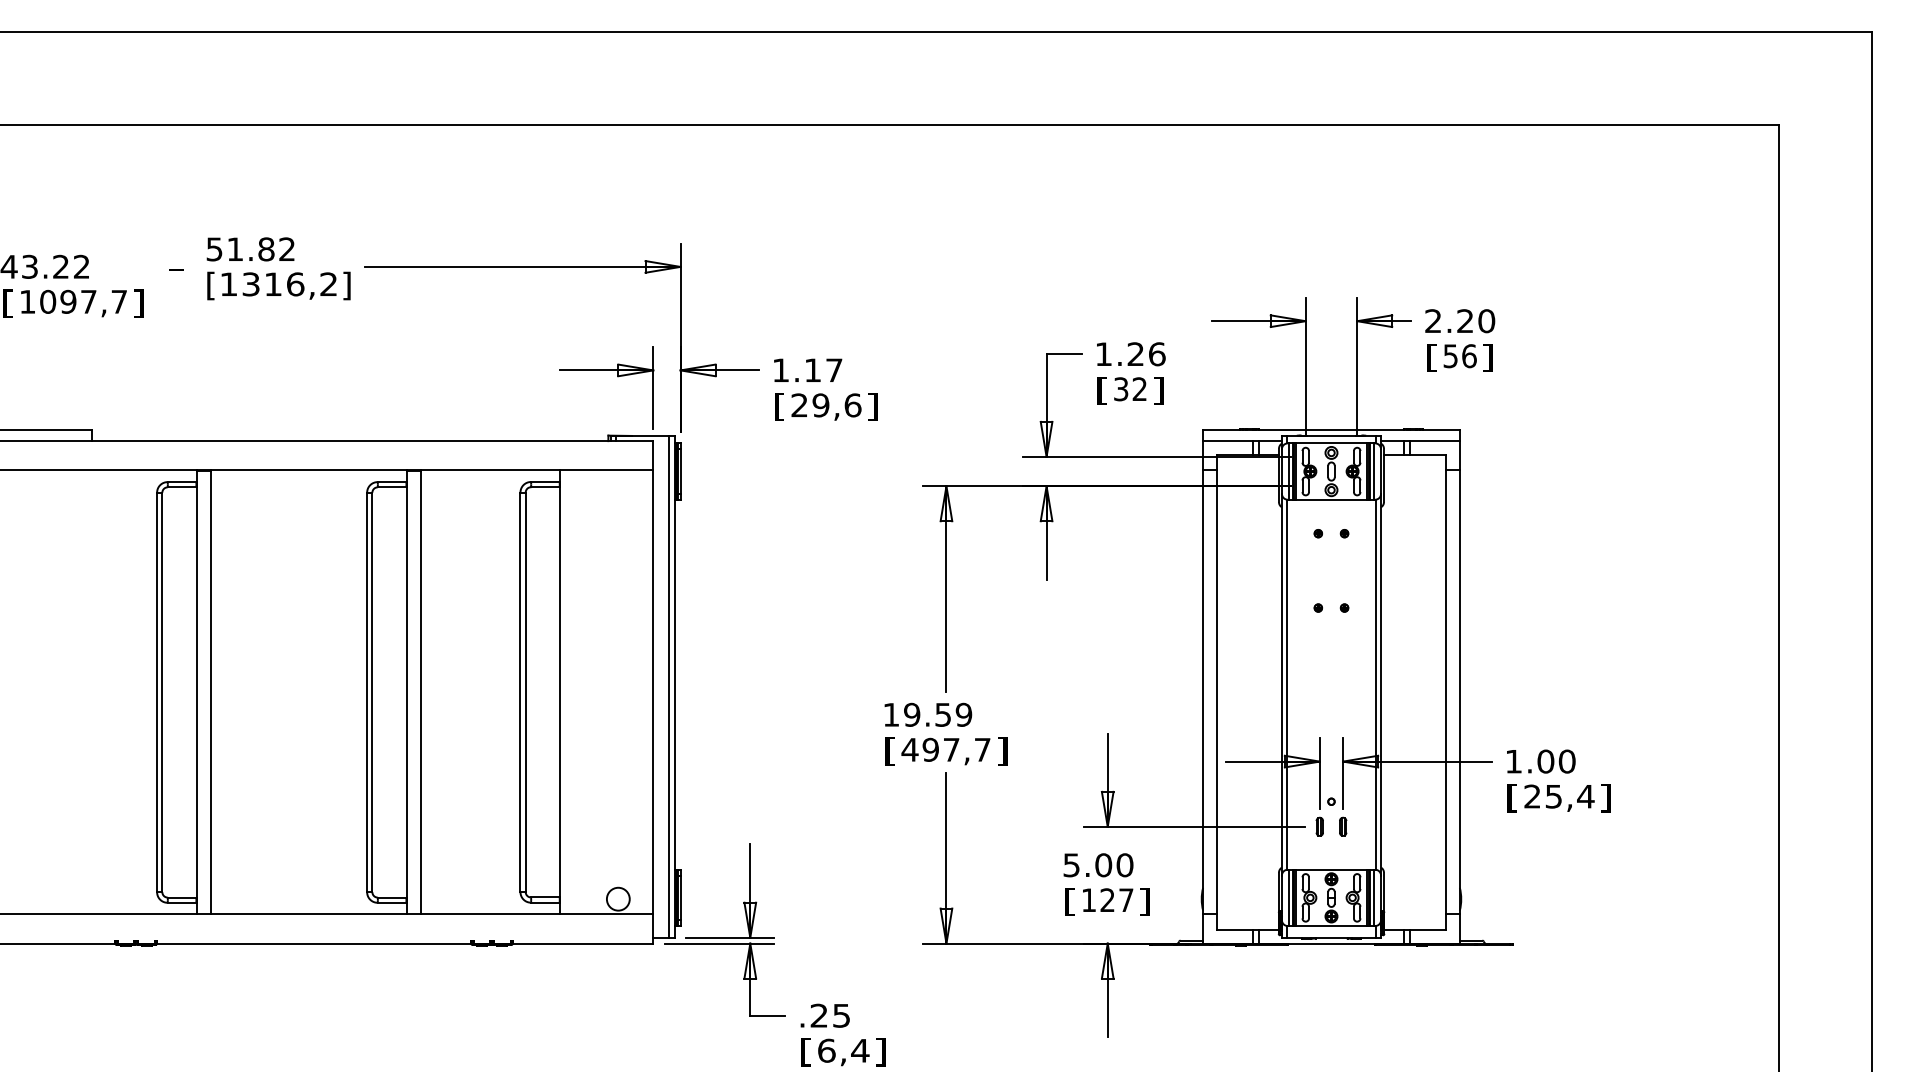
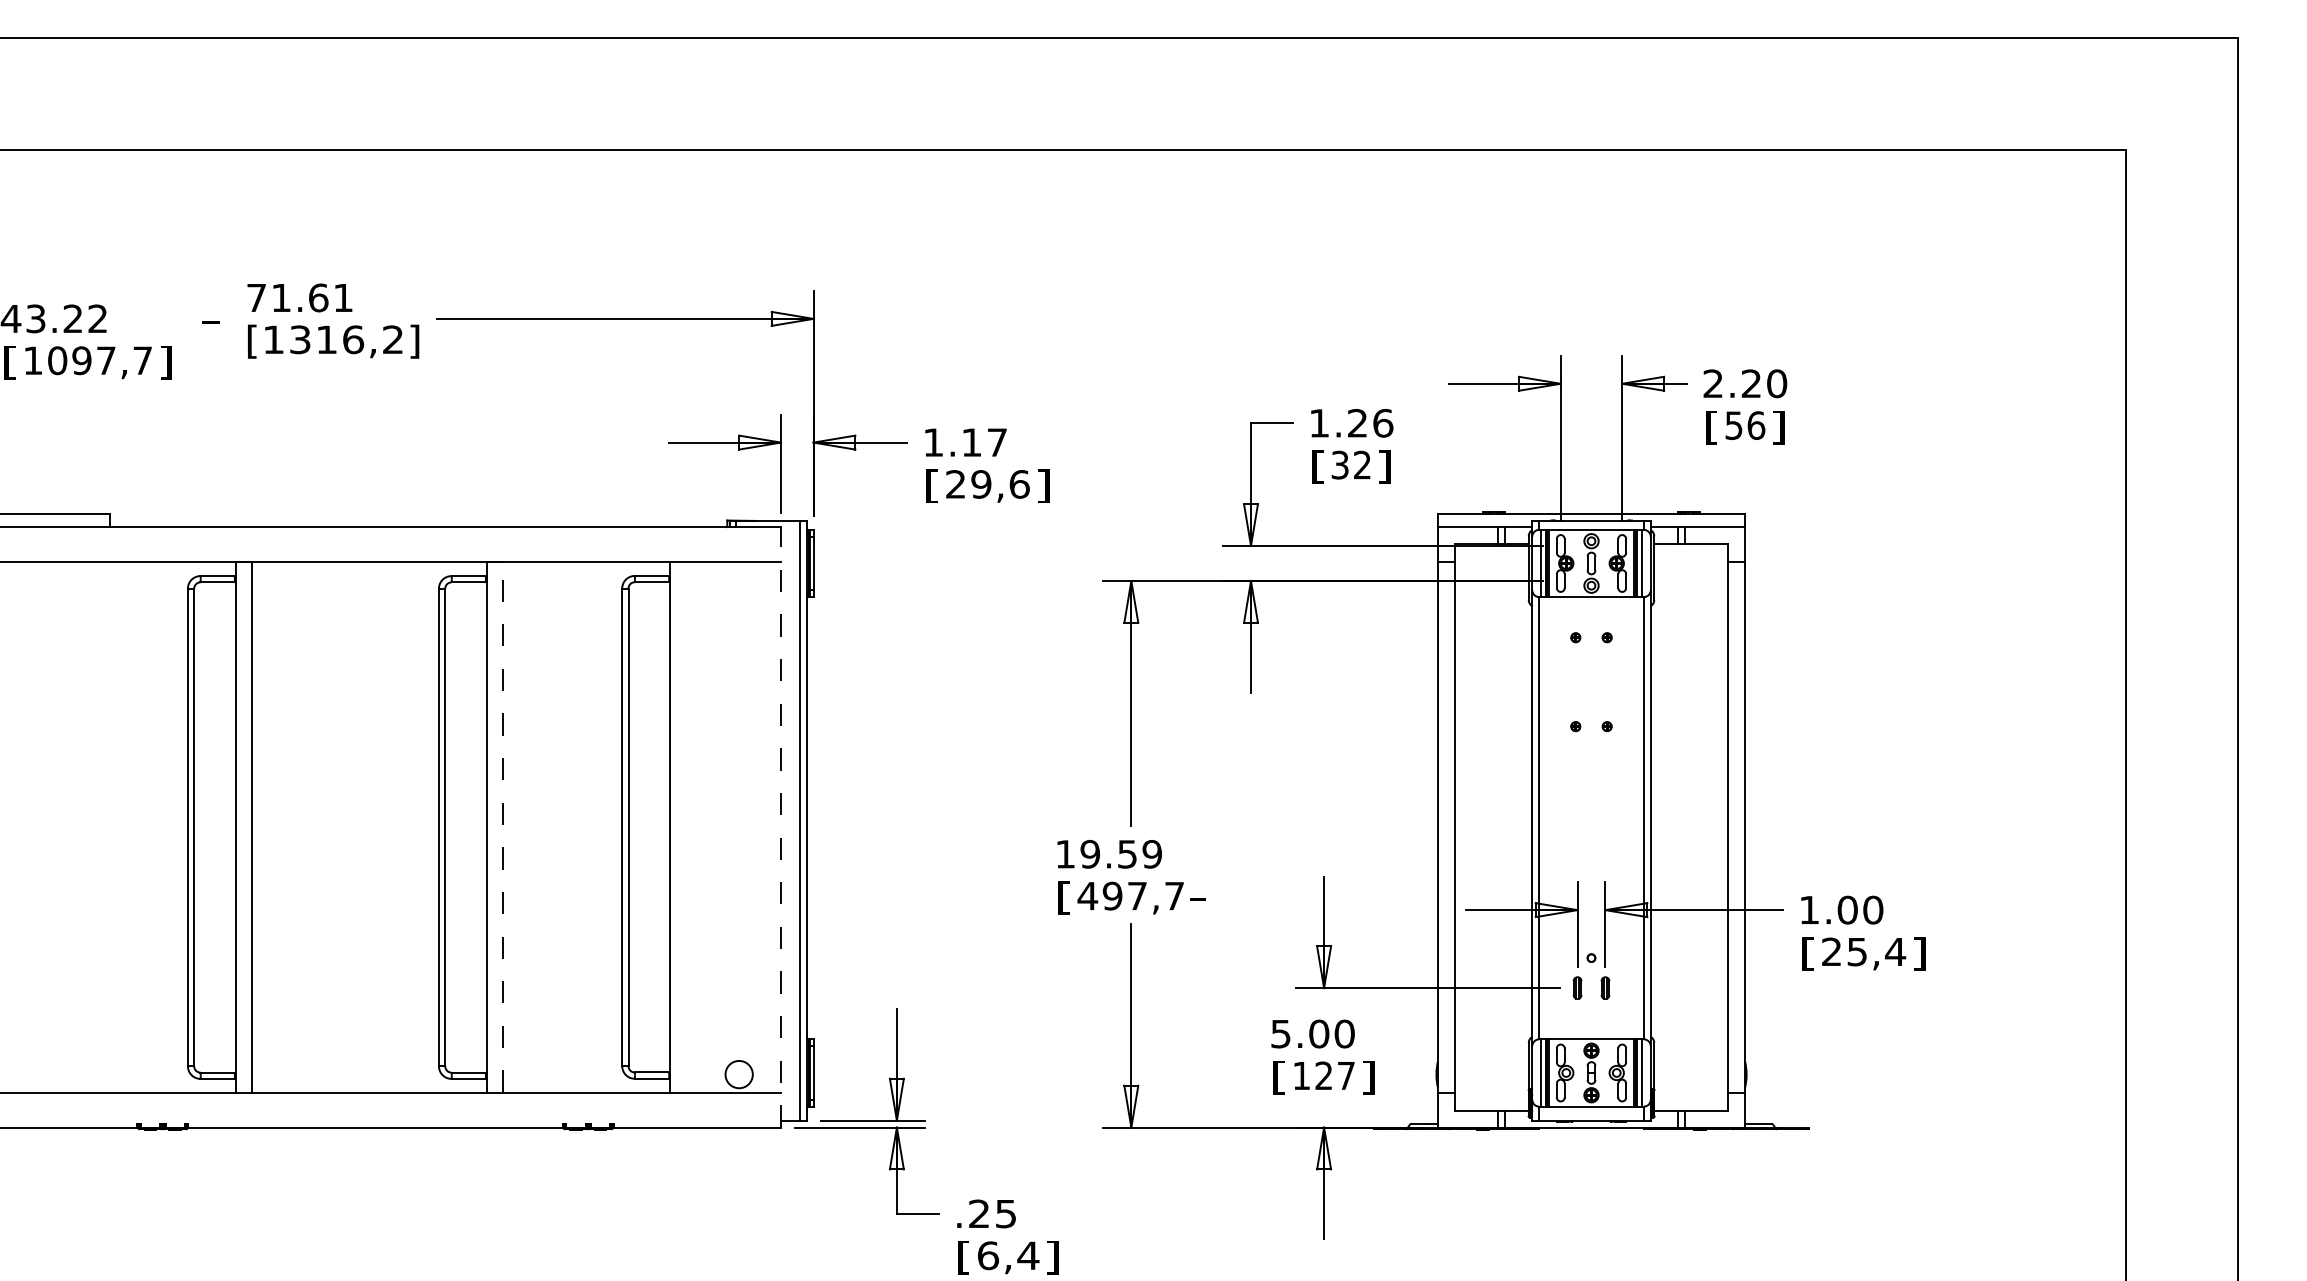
text: (250, 249) -> (299, 297), 51.82 -> 71.61
line: (421, 691) -> (503, 826), solid -> dashed
line: (653, 691) -> (781, 826), solid -> dashed
text: (1001, 751) -> (1197, 897), ] -> -

